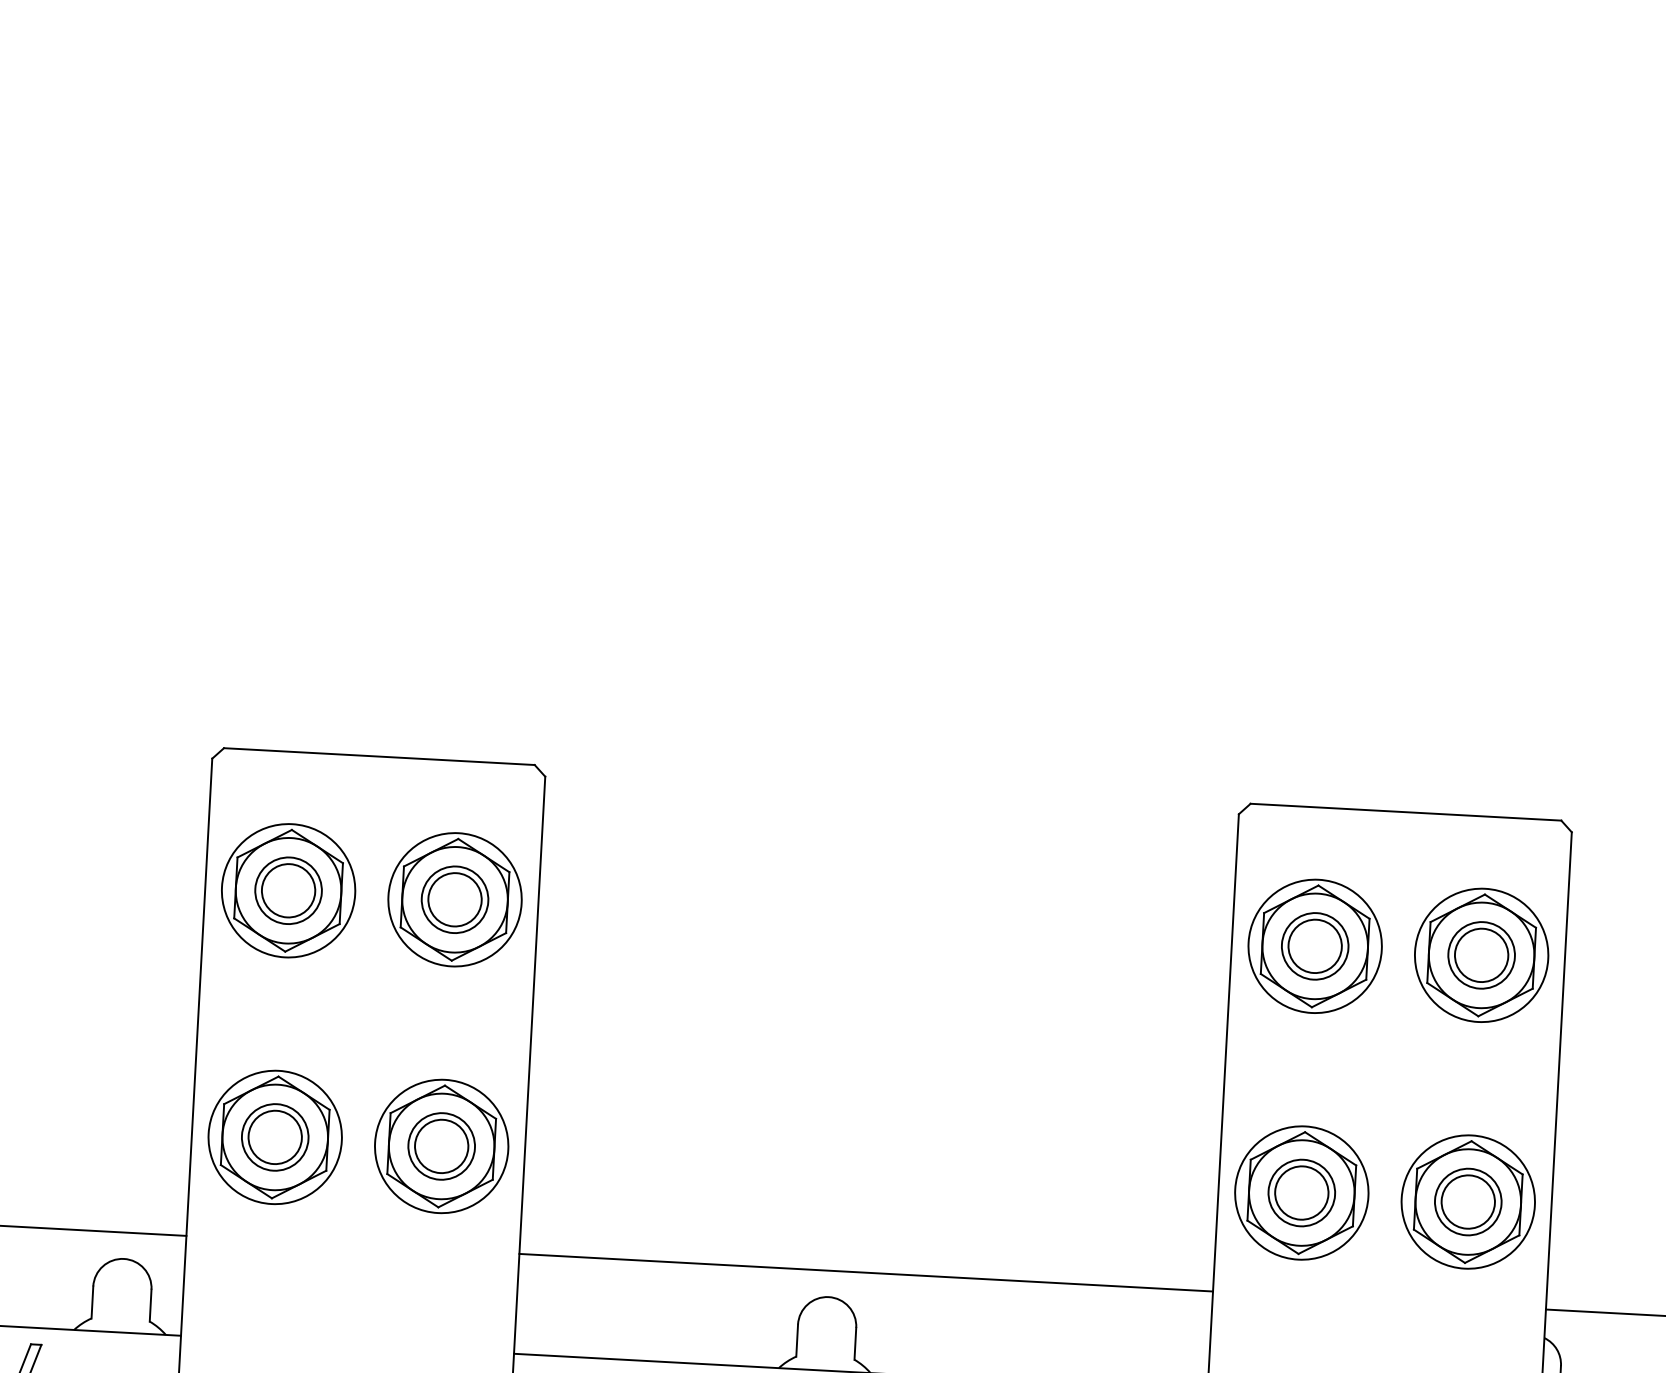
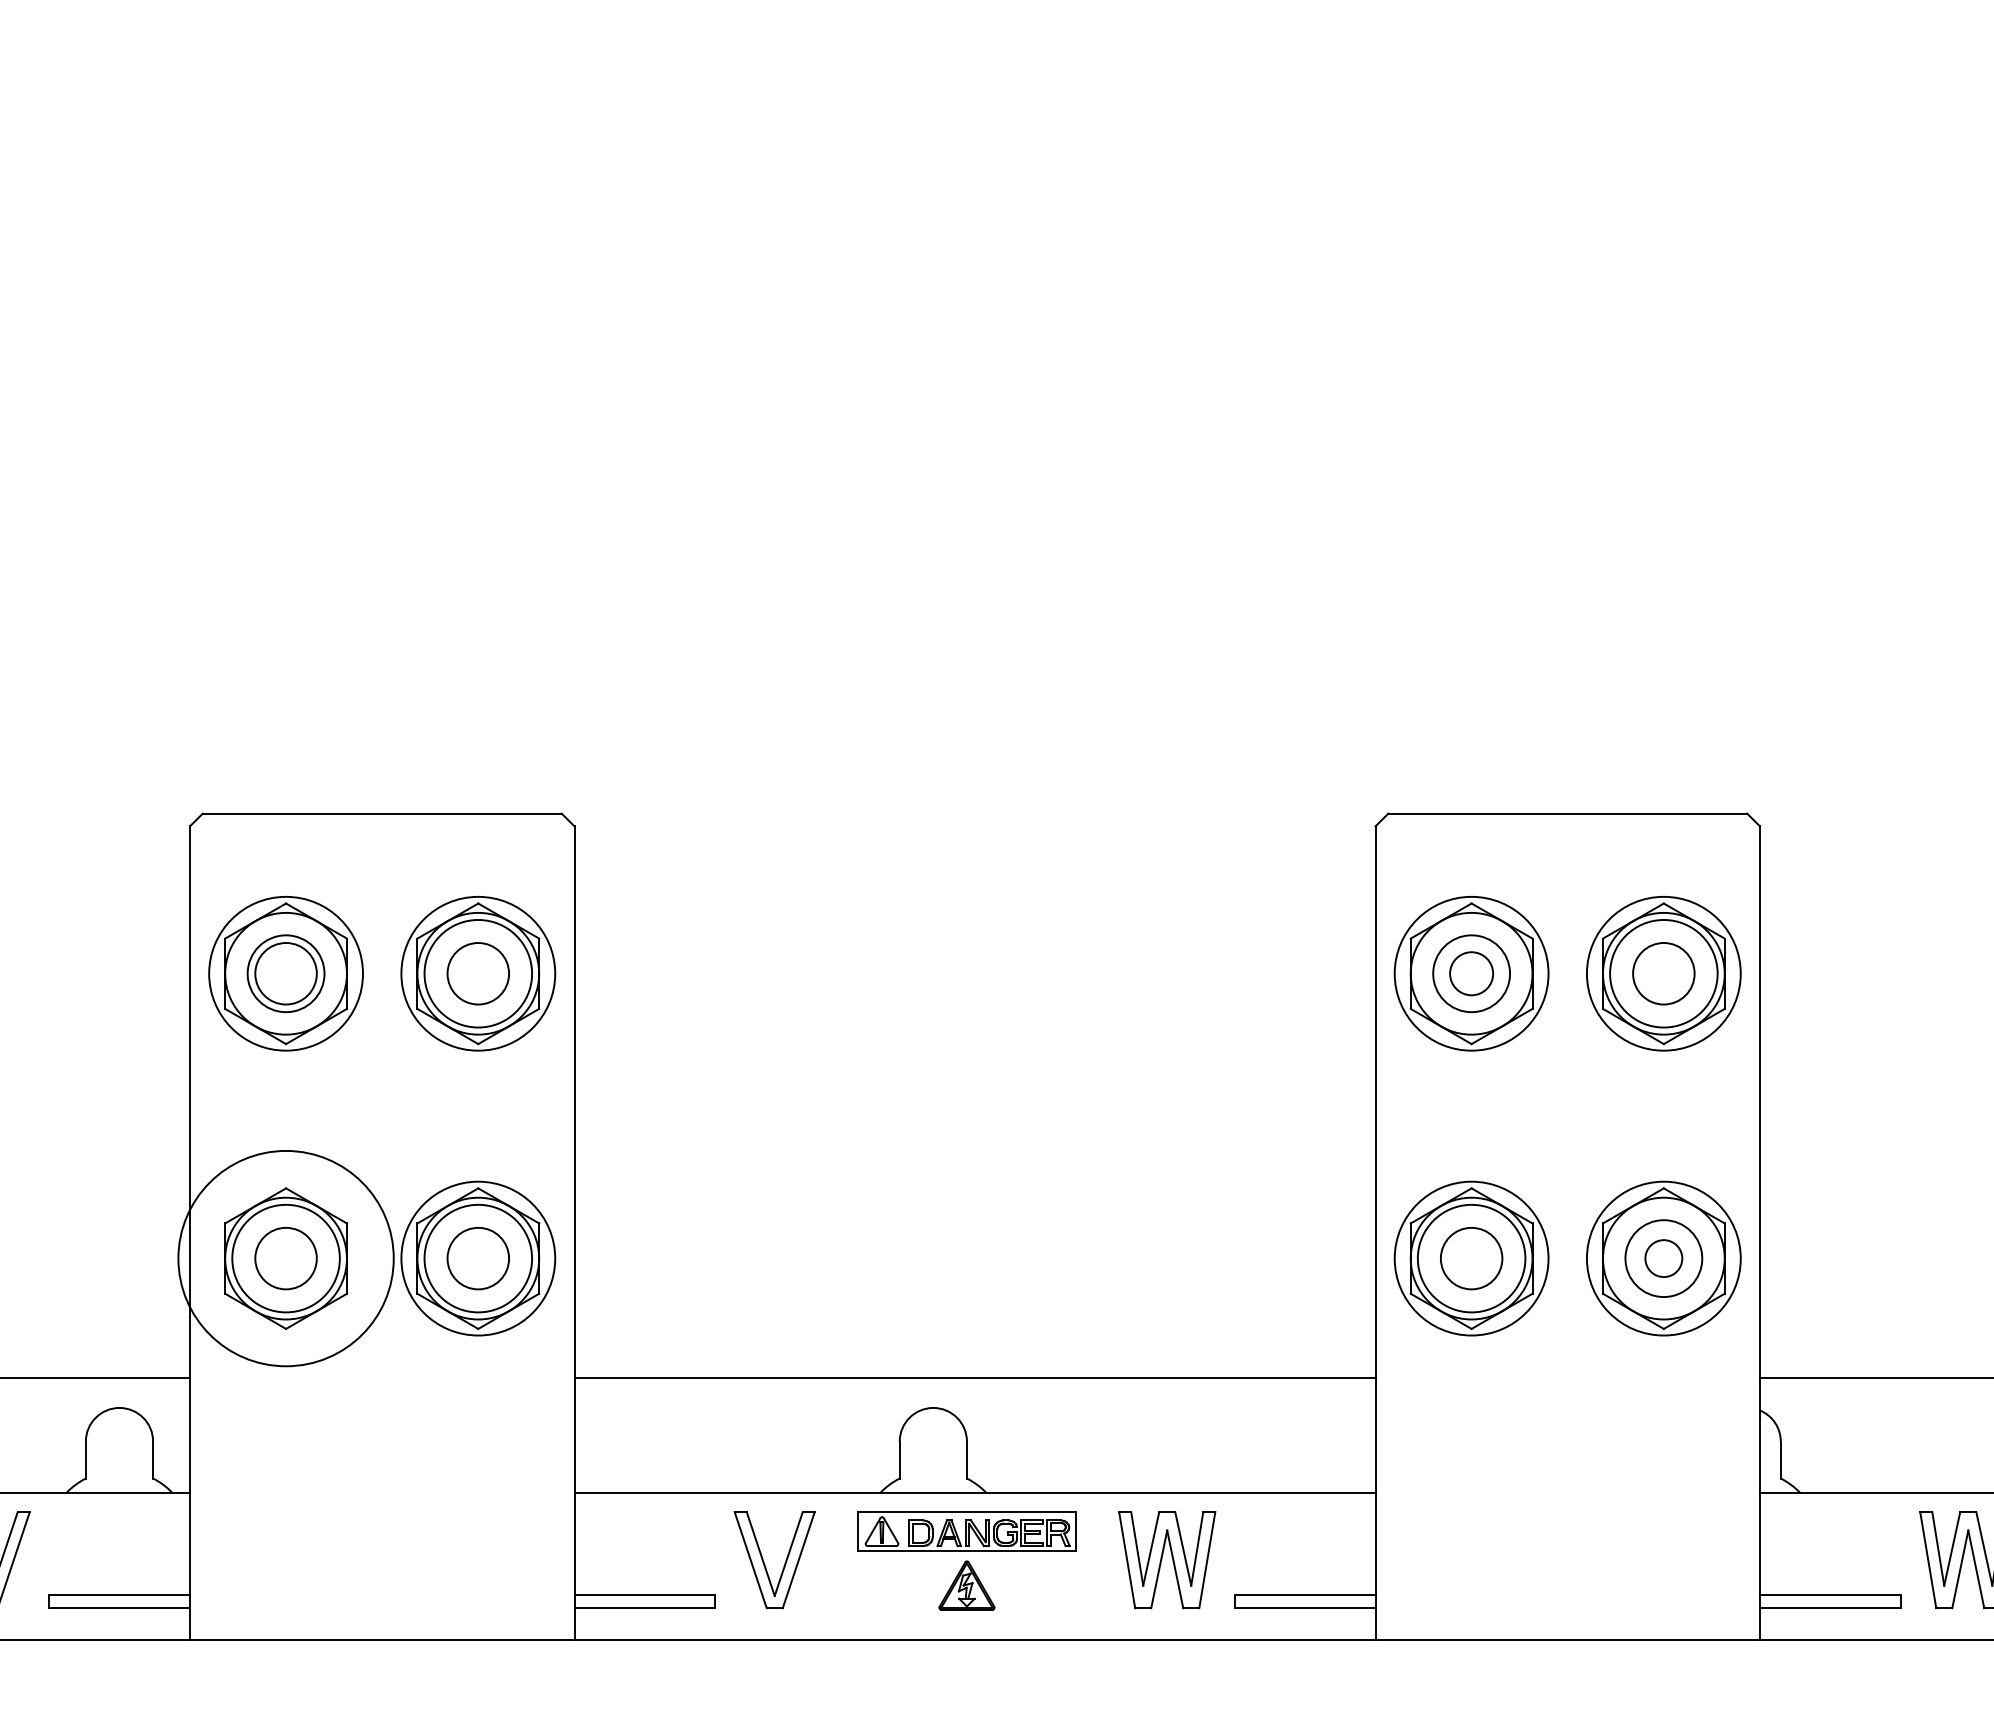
circle: (454, 899) -> (477, 973), size x1.4
circle: (1315, 946) -> (1471, 973), size x0.7
circle: (1481, 955) -> (1663, 973), size x1.4
circle: (274, 1137) -> (285, 1258), size x1.4
circle: (274, 1137) -> (285, 1258), size x1.4
circle: (440, 1146) -> (477, 1258), size x1.4
circle: (1301, 1192) -> (1471, 1258), size x1.4
circle: (1467, 1201) -> (1663, 1258), size x0.6

